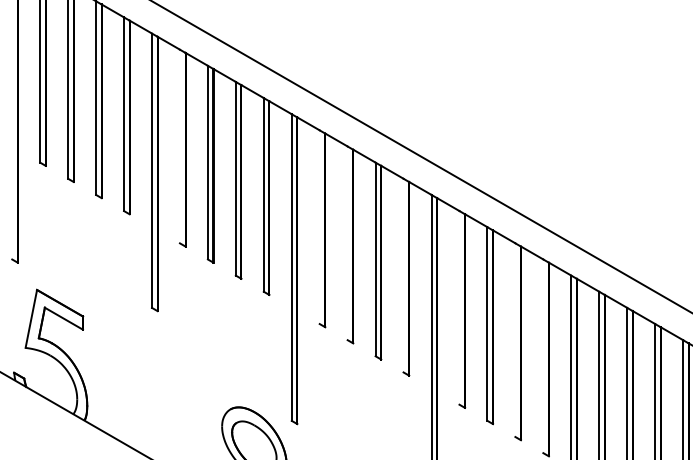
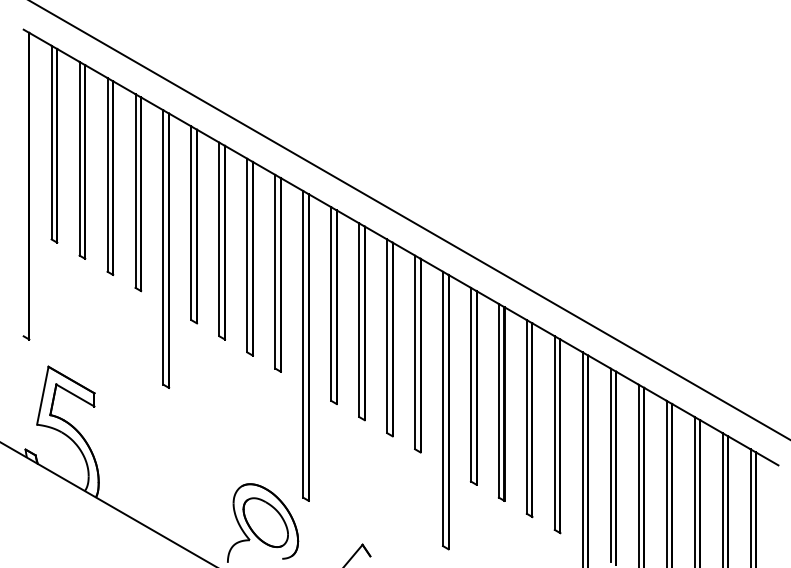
line: (180, 146) -> (191, 223), added
line: (320, 226) -> (331, 303), added
line: (348, 242) -> (359, 319), added
line: (404, 275) -> (415, 352), added
line: (459, 307) -> (470, 384), added
line: (515, 339) -> (526, 416), added
line: (543, 355) -> (554, 432), added

